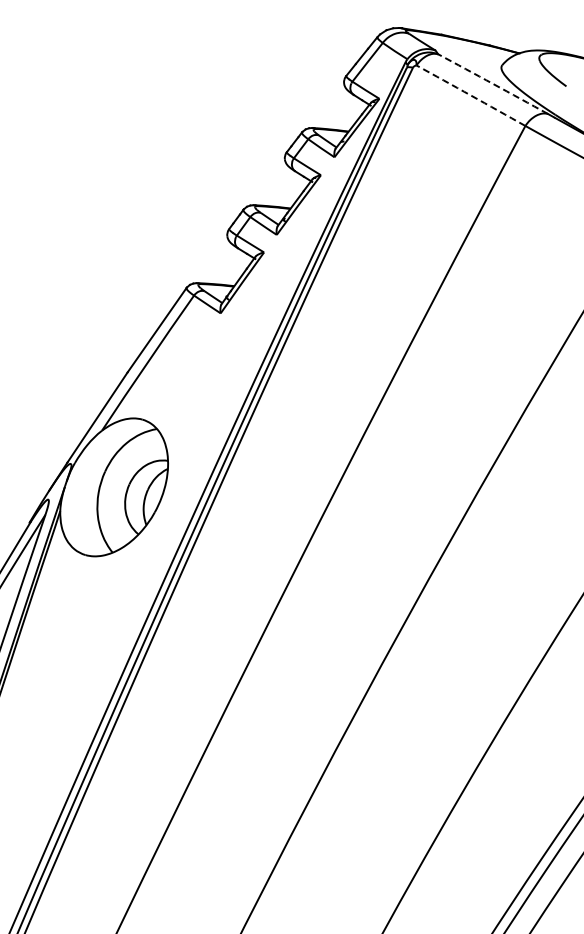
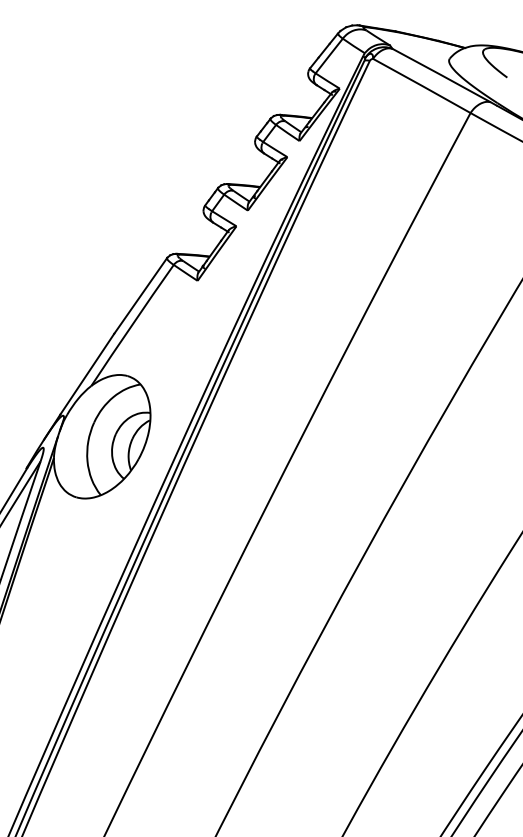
arc: (493, 83) -> (441, 74), dashed -> solid
arc: (471, 95) -> (422, 85), dashed -> solid

